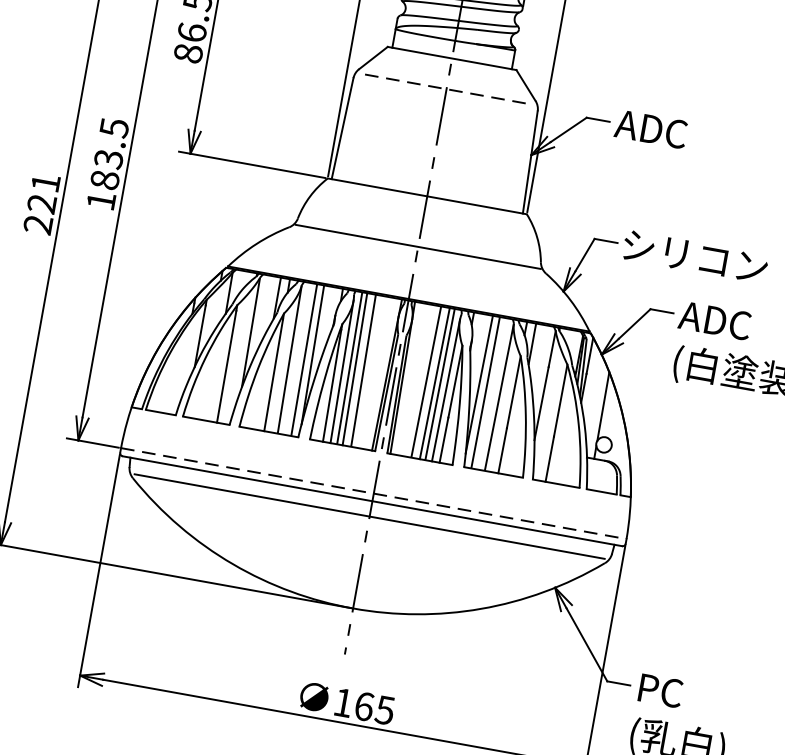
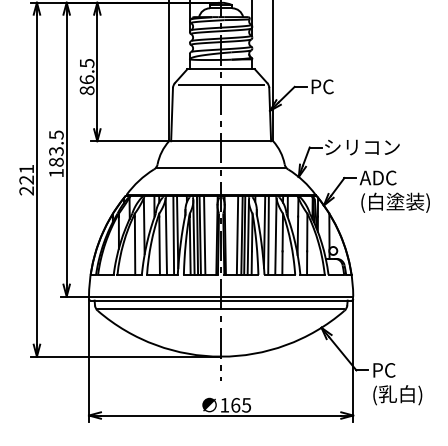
line: (447, 89) -> (221, 85), dashed -> solid
text: (651, 128) -> (328, 86), ADC -> PC
line: (374, 493) -> (221, 296), dashed -> solid

